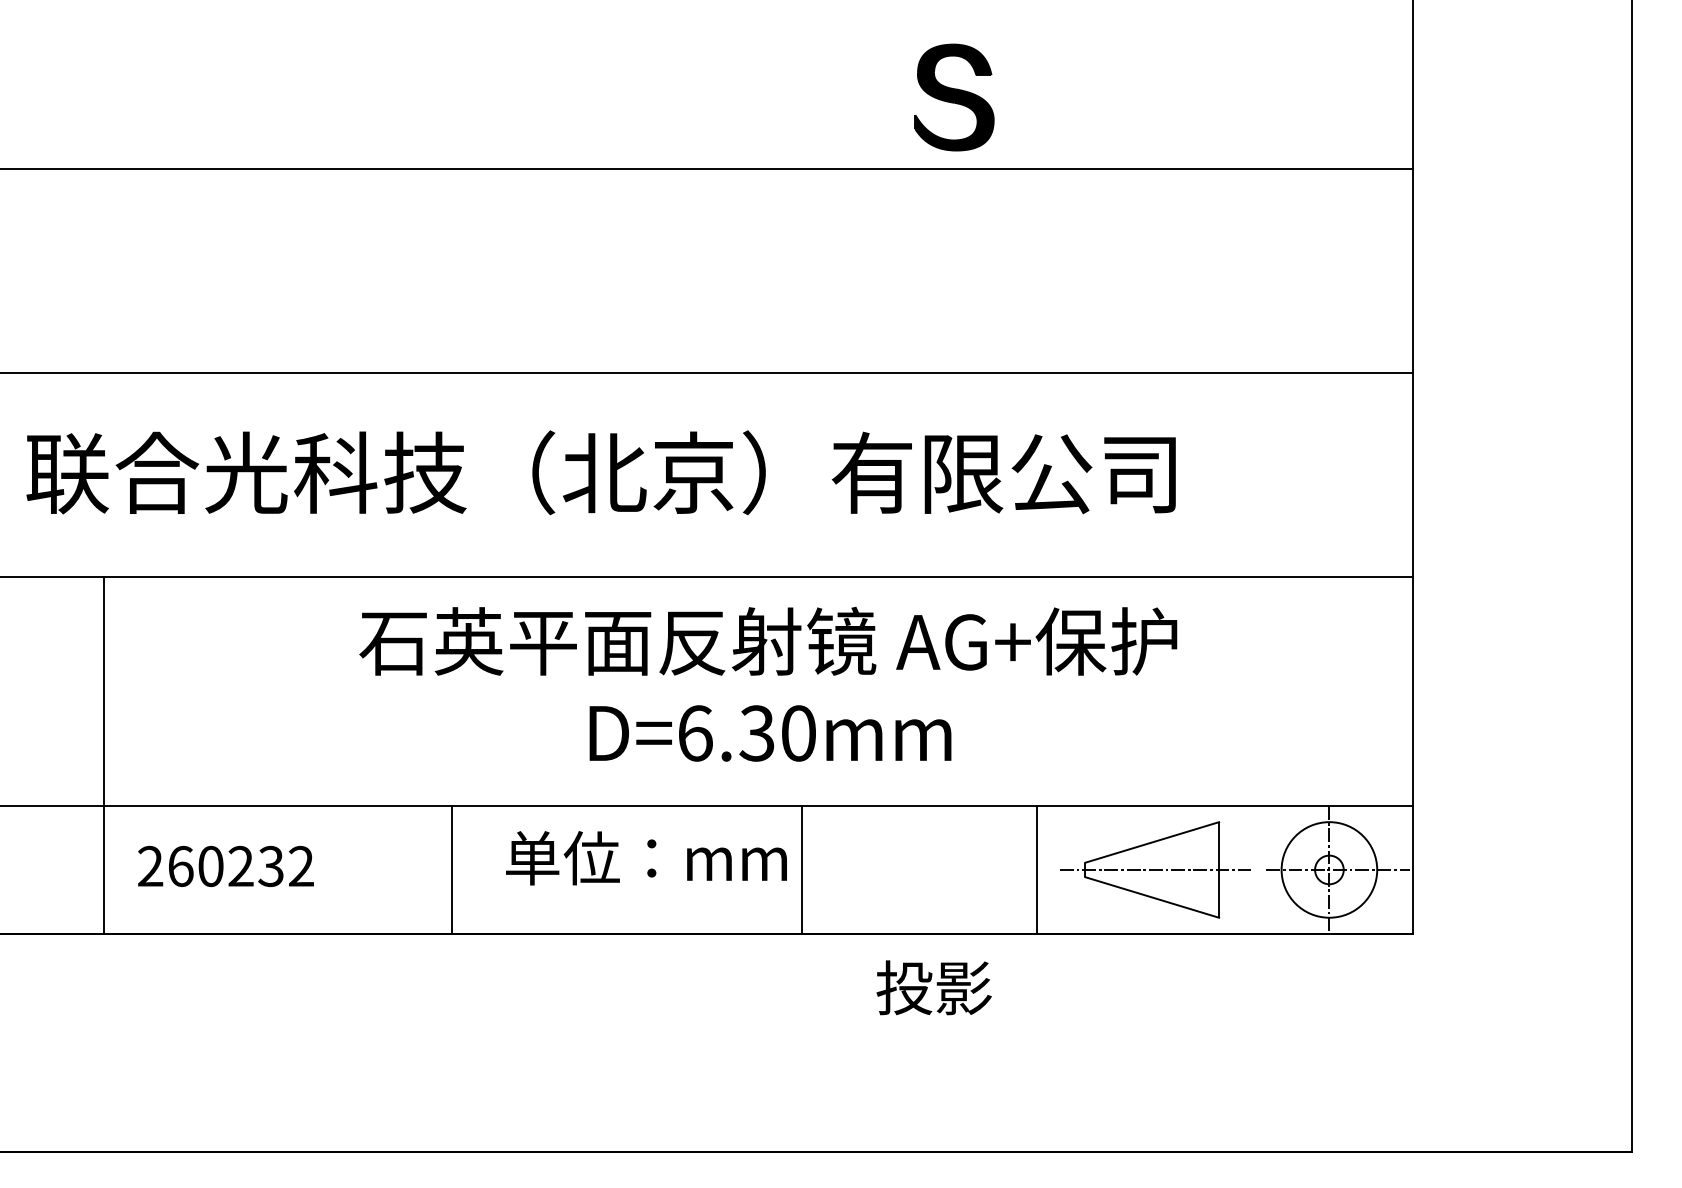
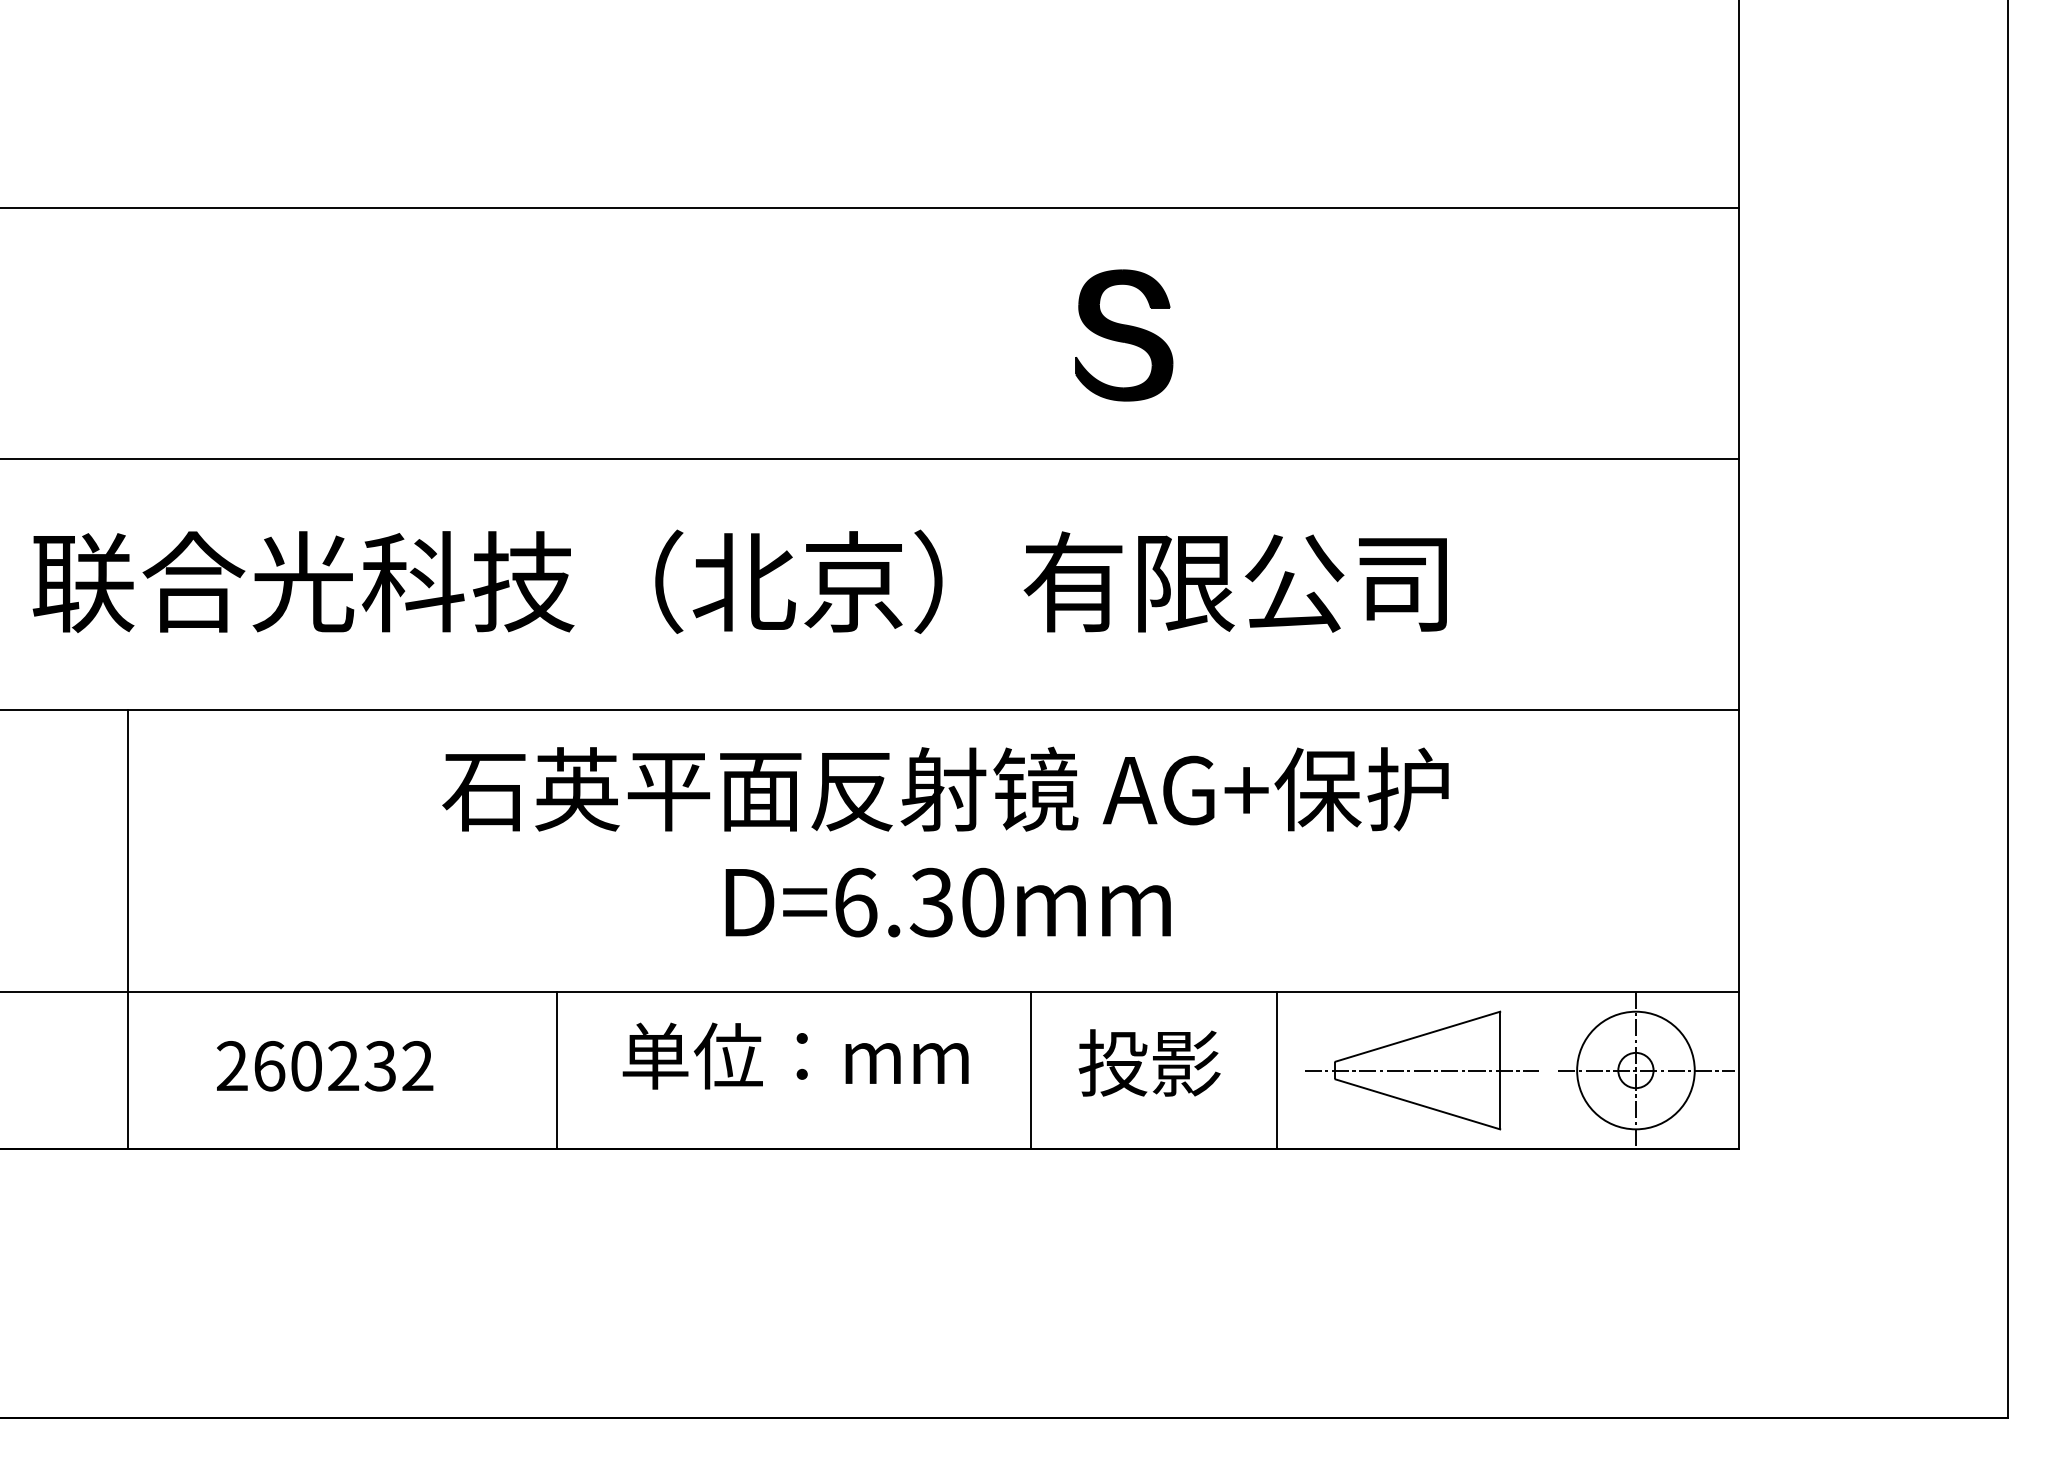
part: (954, 97) -> (1124, 335), moved
text: (225, 865) -> (324, 1065), moved
line: (801, 869) -> (1030, 1069), moved
text: (933, 987) -> (1148, 1062), moved

